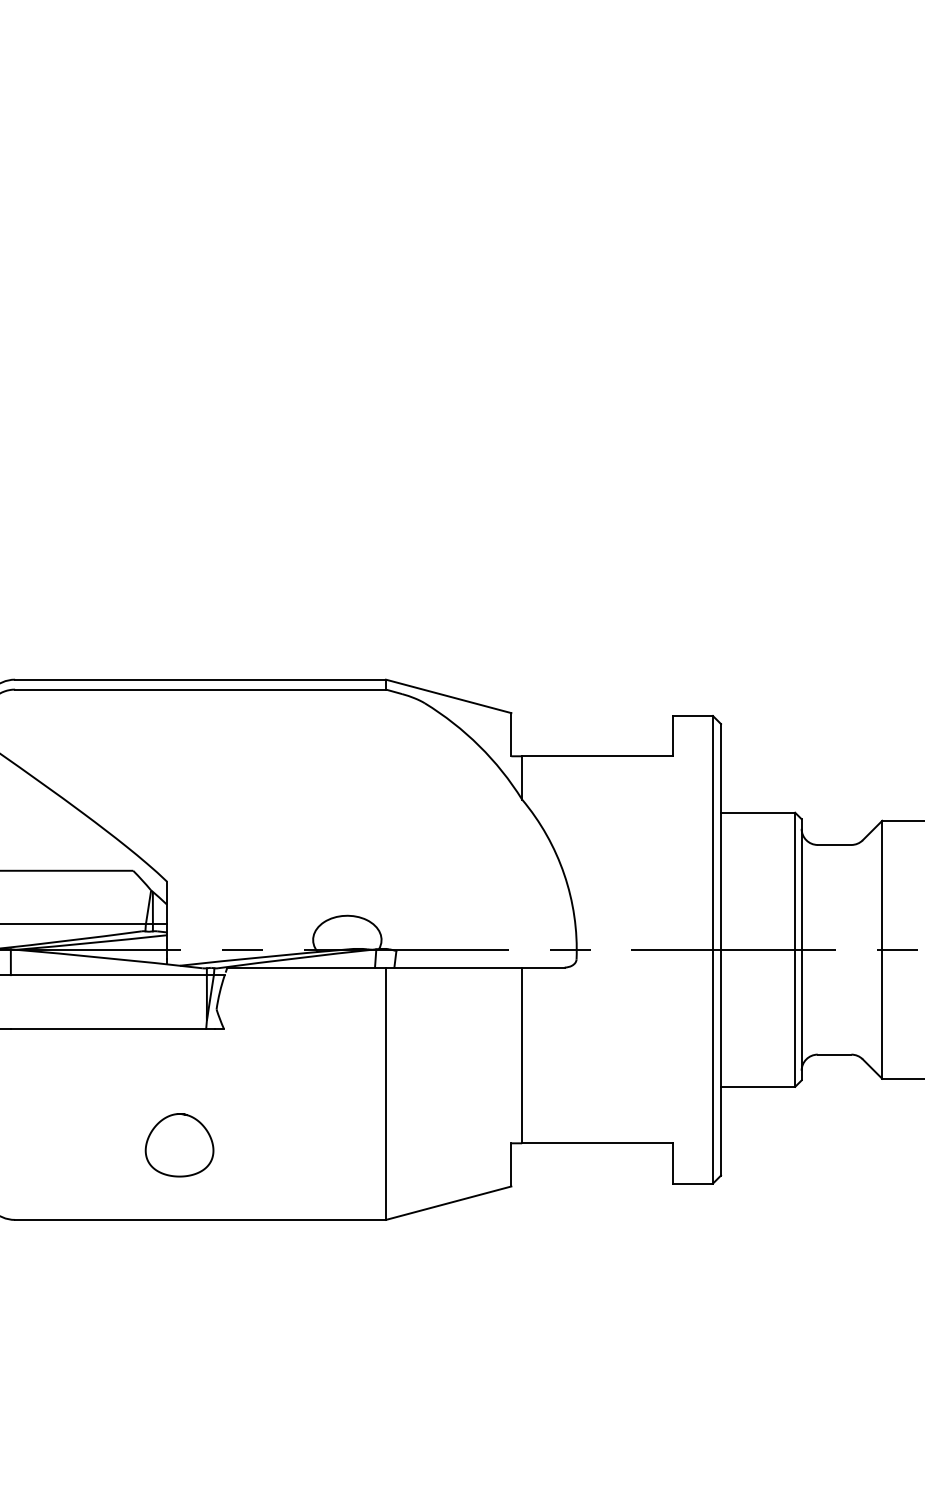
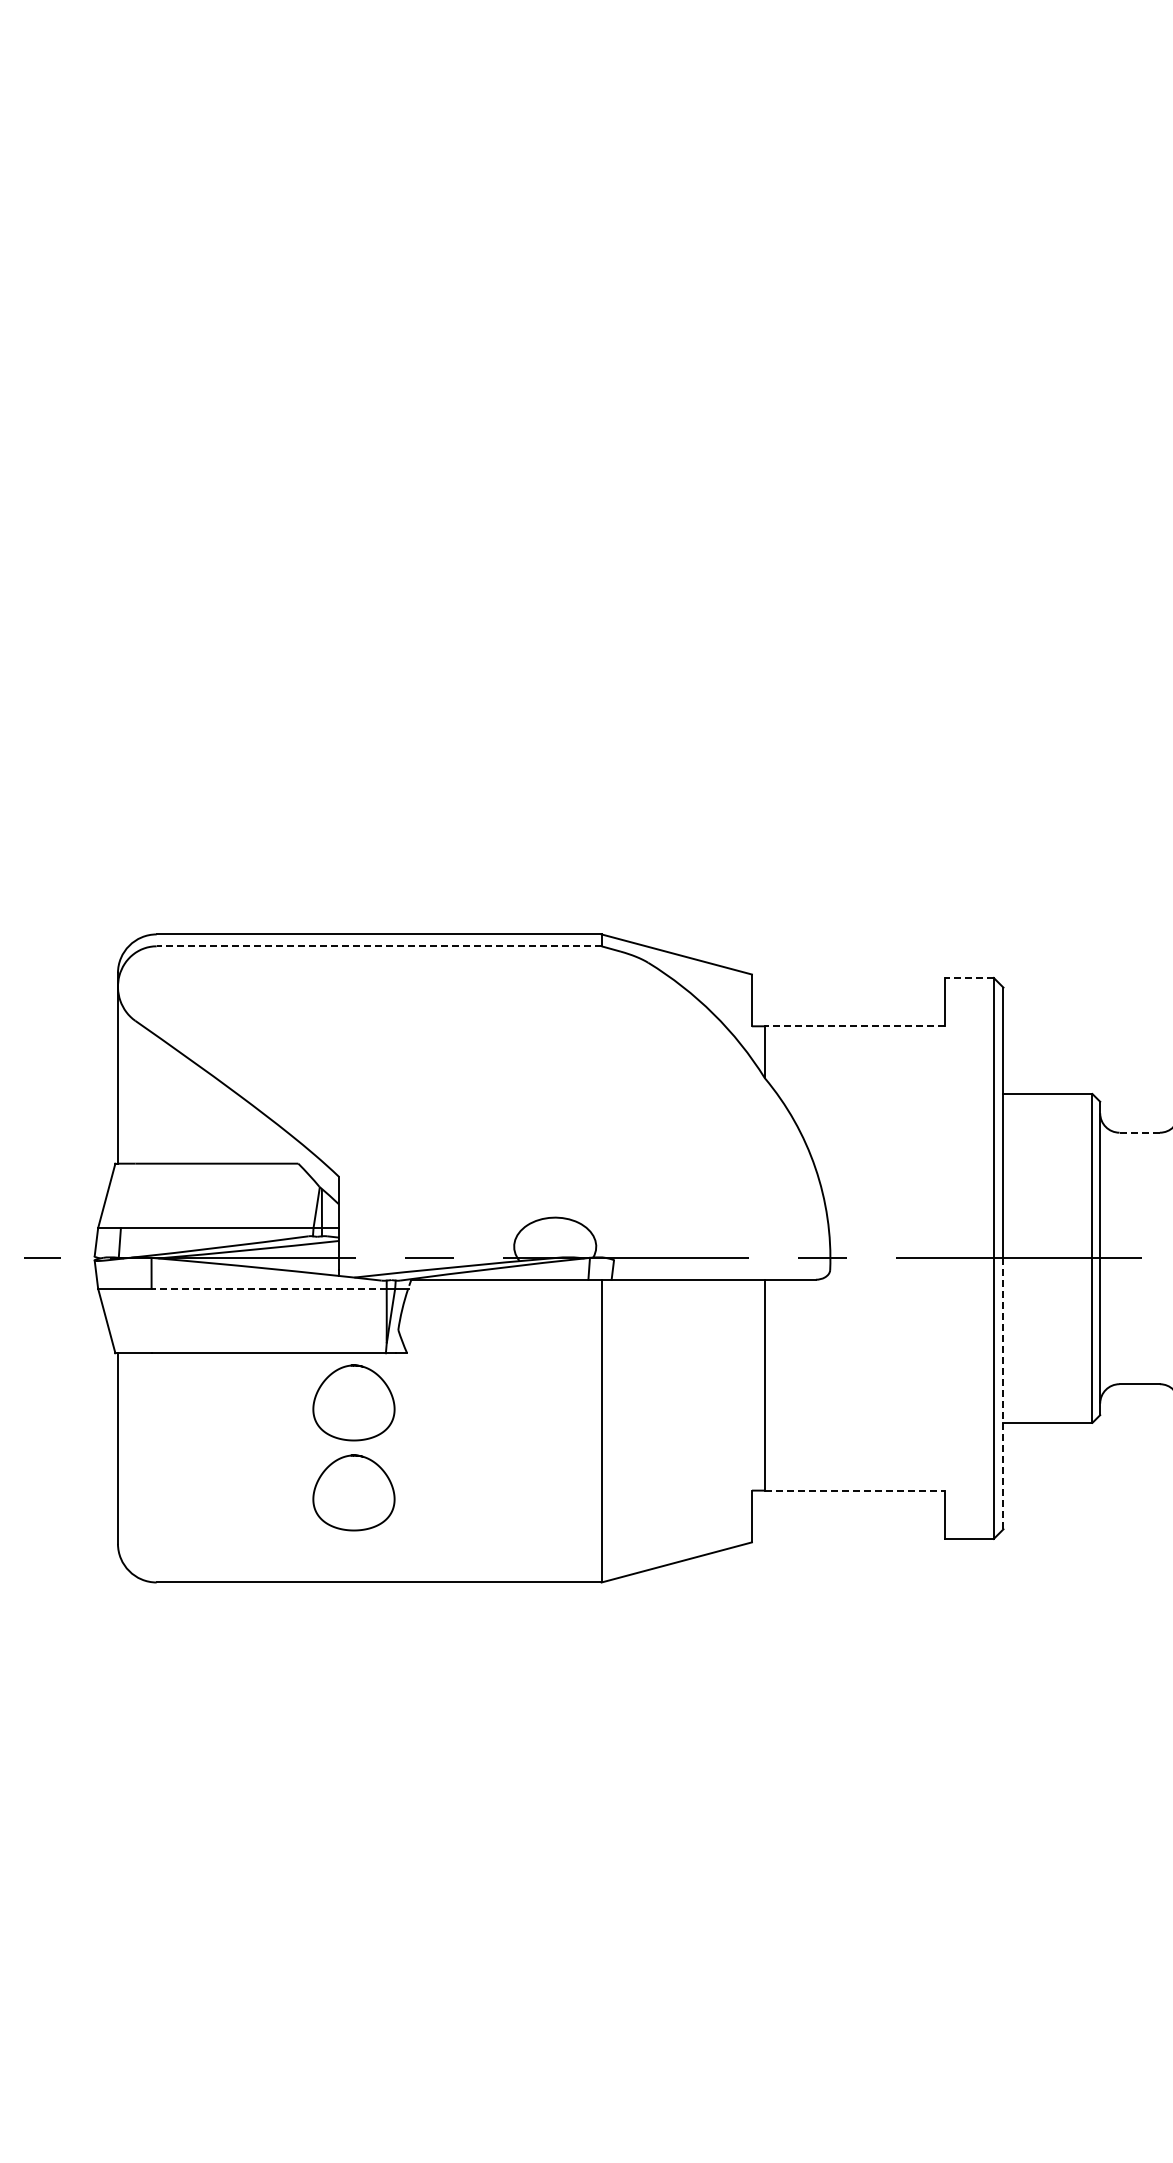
line: (200, 689) -> (378, 946), solid -> dashed
line: (692, 715) -> (969, 977), solid -> dashed
line: (596, 756) -> (854, 1026), solid -> dashed
line: (834, 844) -> (1139, 1132), solid -> dashed
line: (109, 974) -> (269, 1288), solid -> dashed
curve: (159, 1049) -> (329, 1377), added
line: (721, 1062) -> (1003, 1393), solid -> dashed
line: (597, 1143) -> (855, 1490), solid -> dashed

